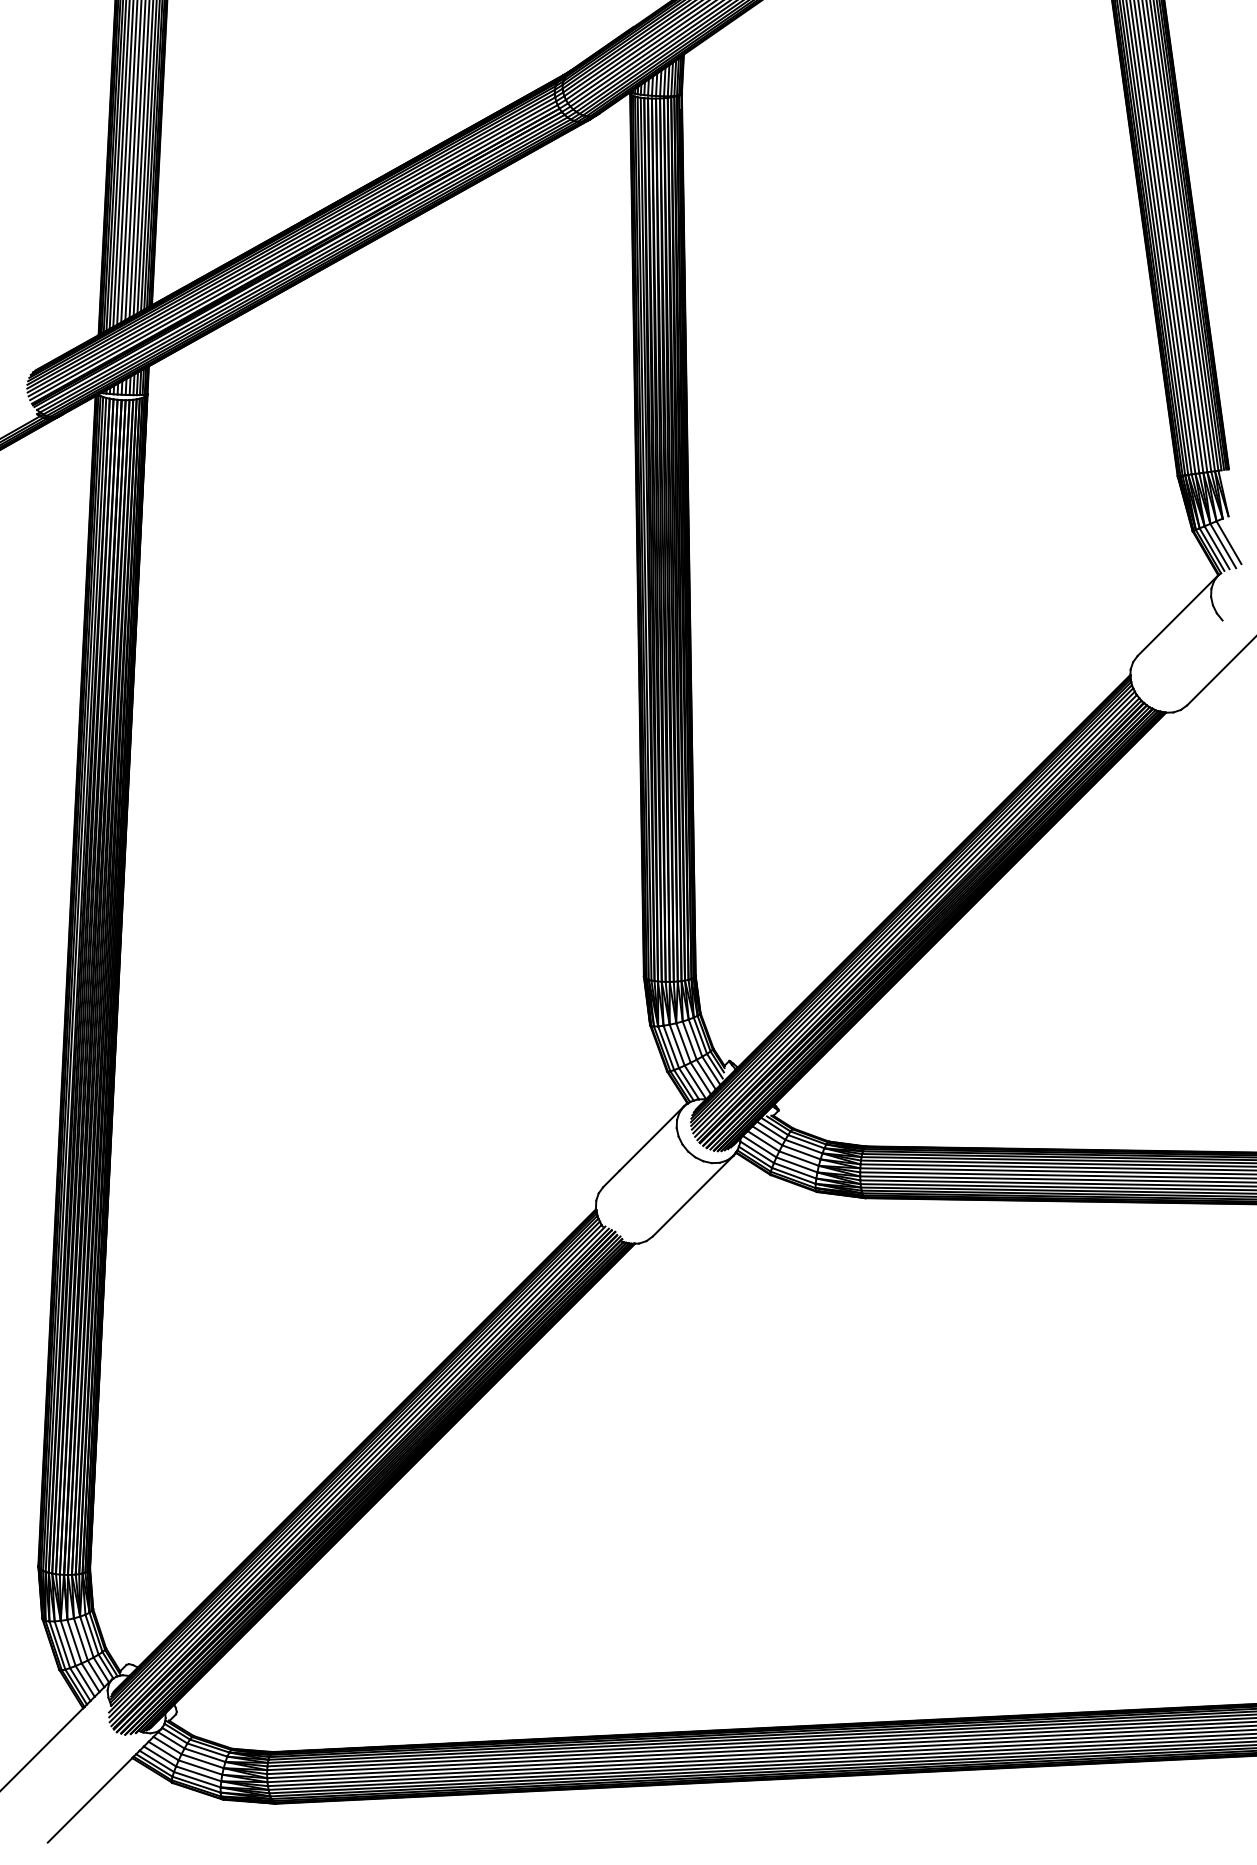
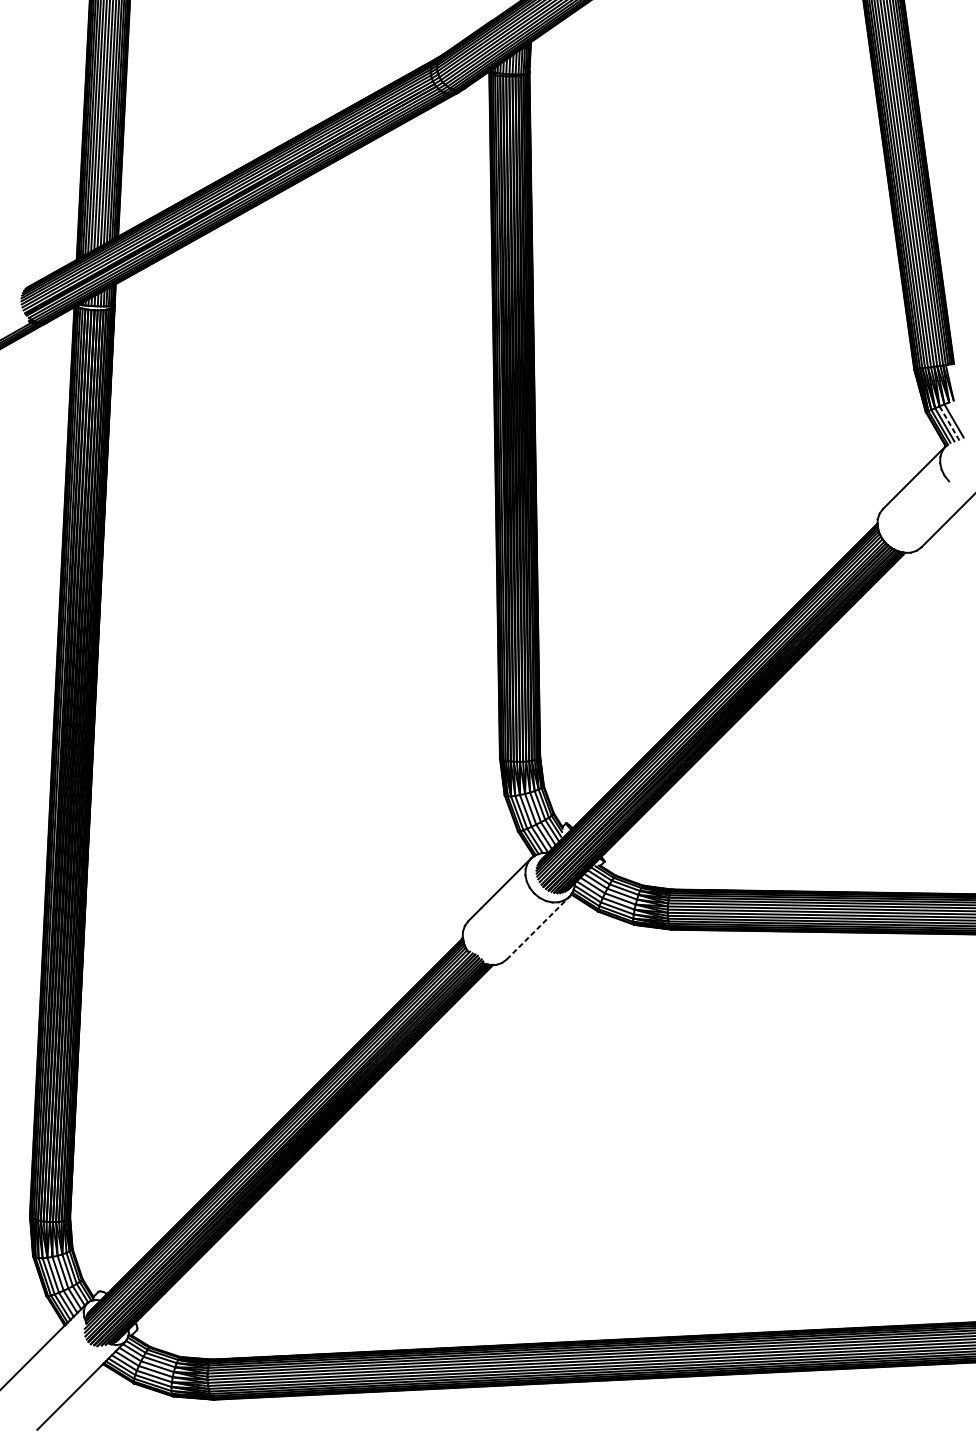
line: (1223, 546) -> (949, 423), solid -> dashed
line: (693, 1195) -> (538, 927), solid -> dashed

